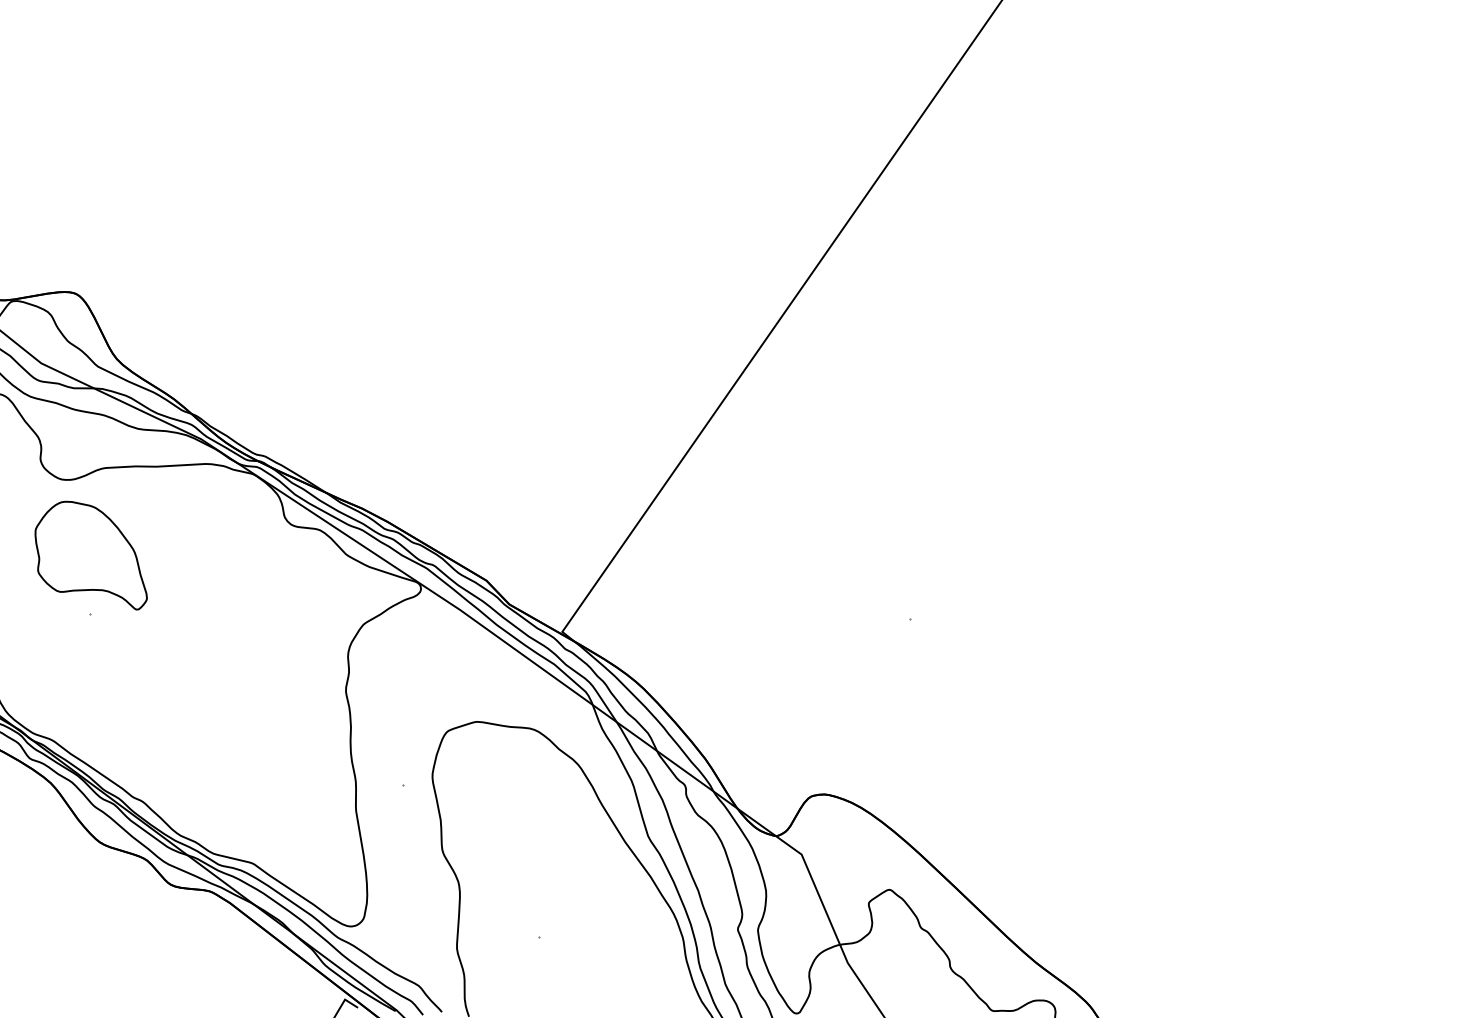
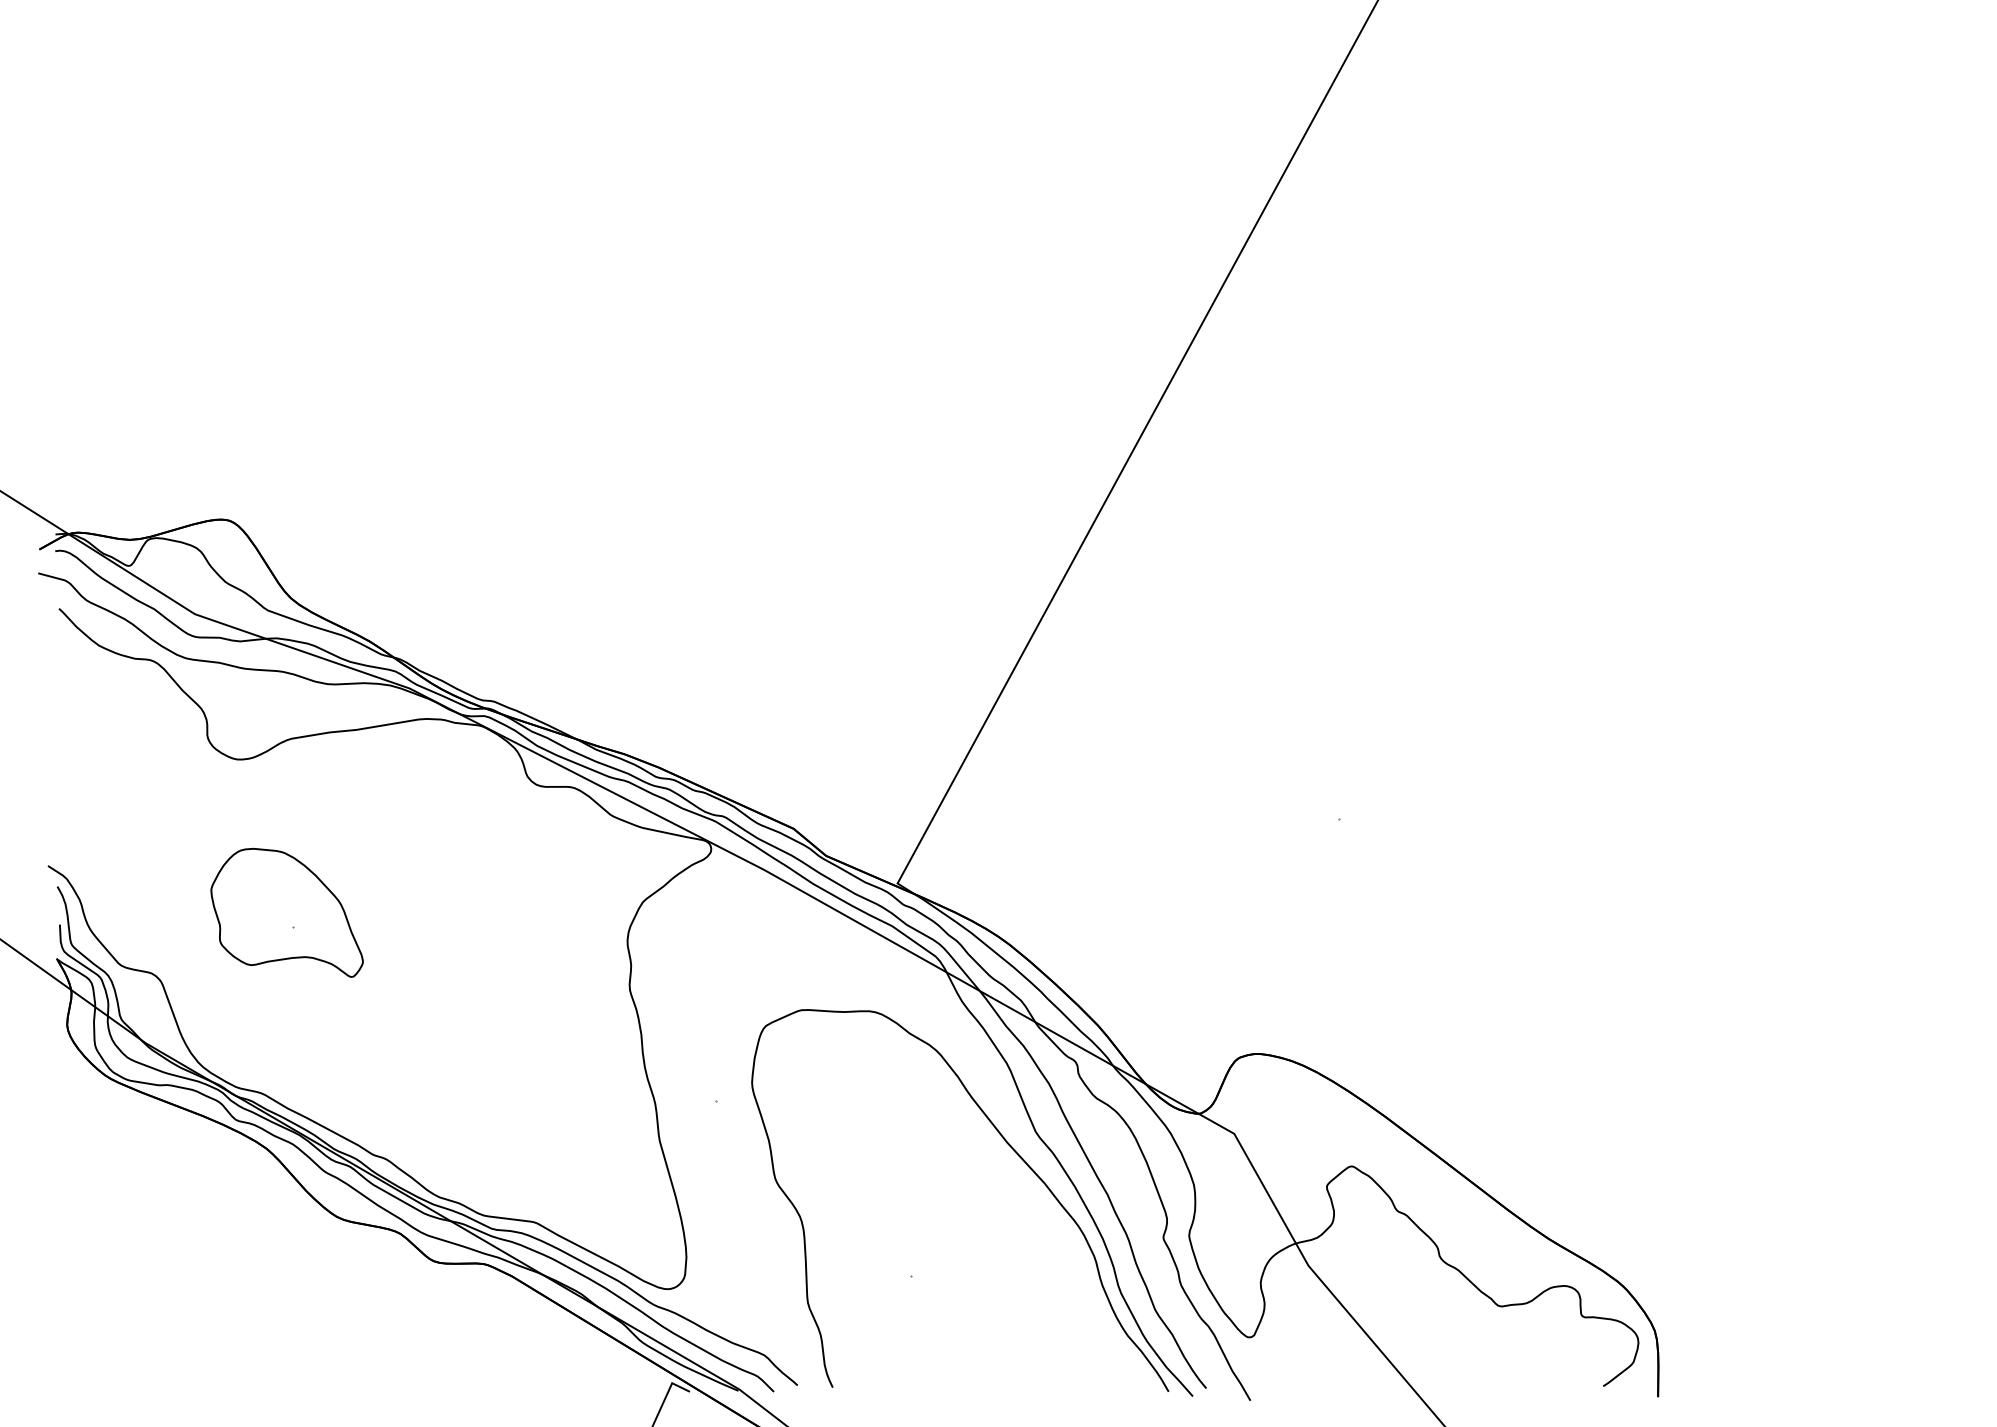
part: (91, 554) -> (286, 912), moved

